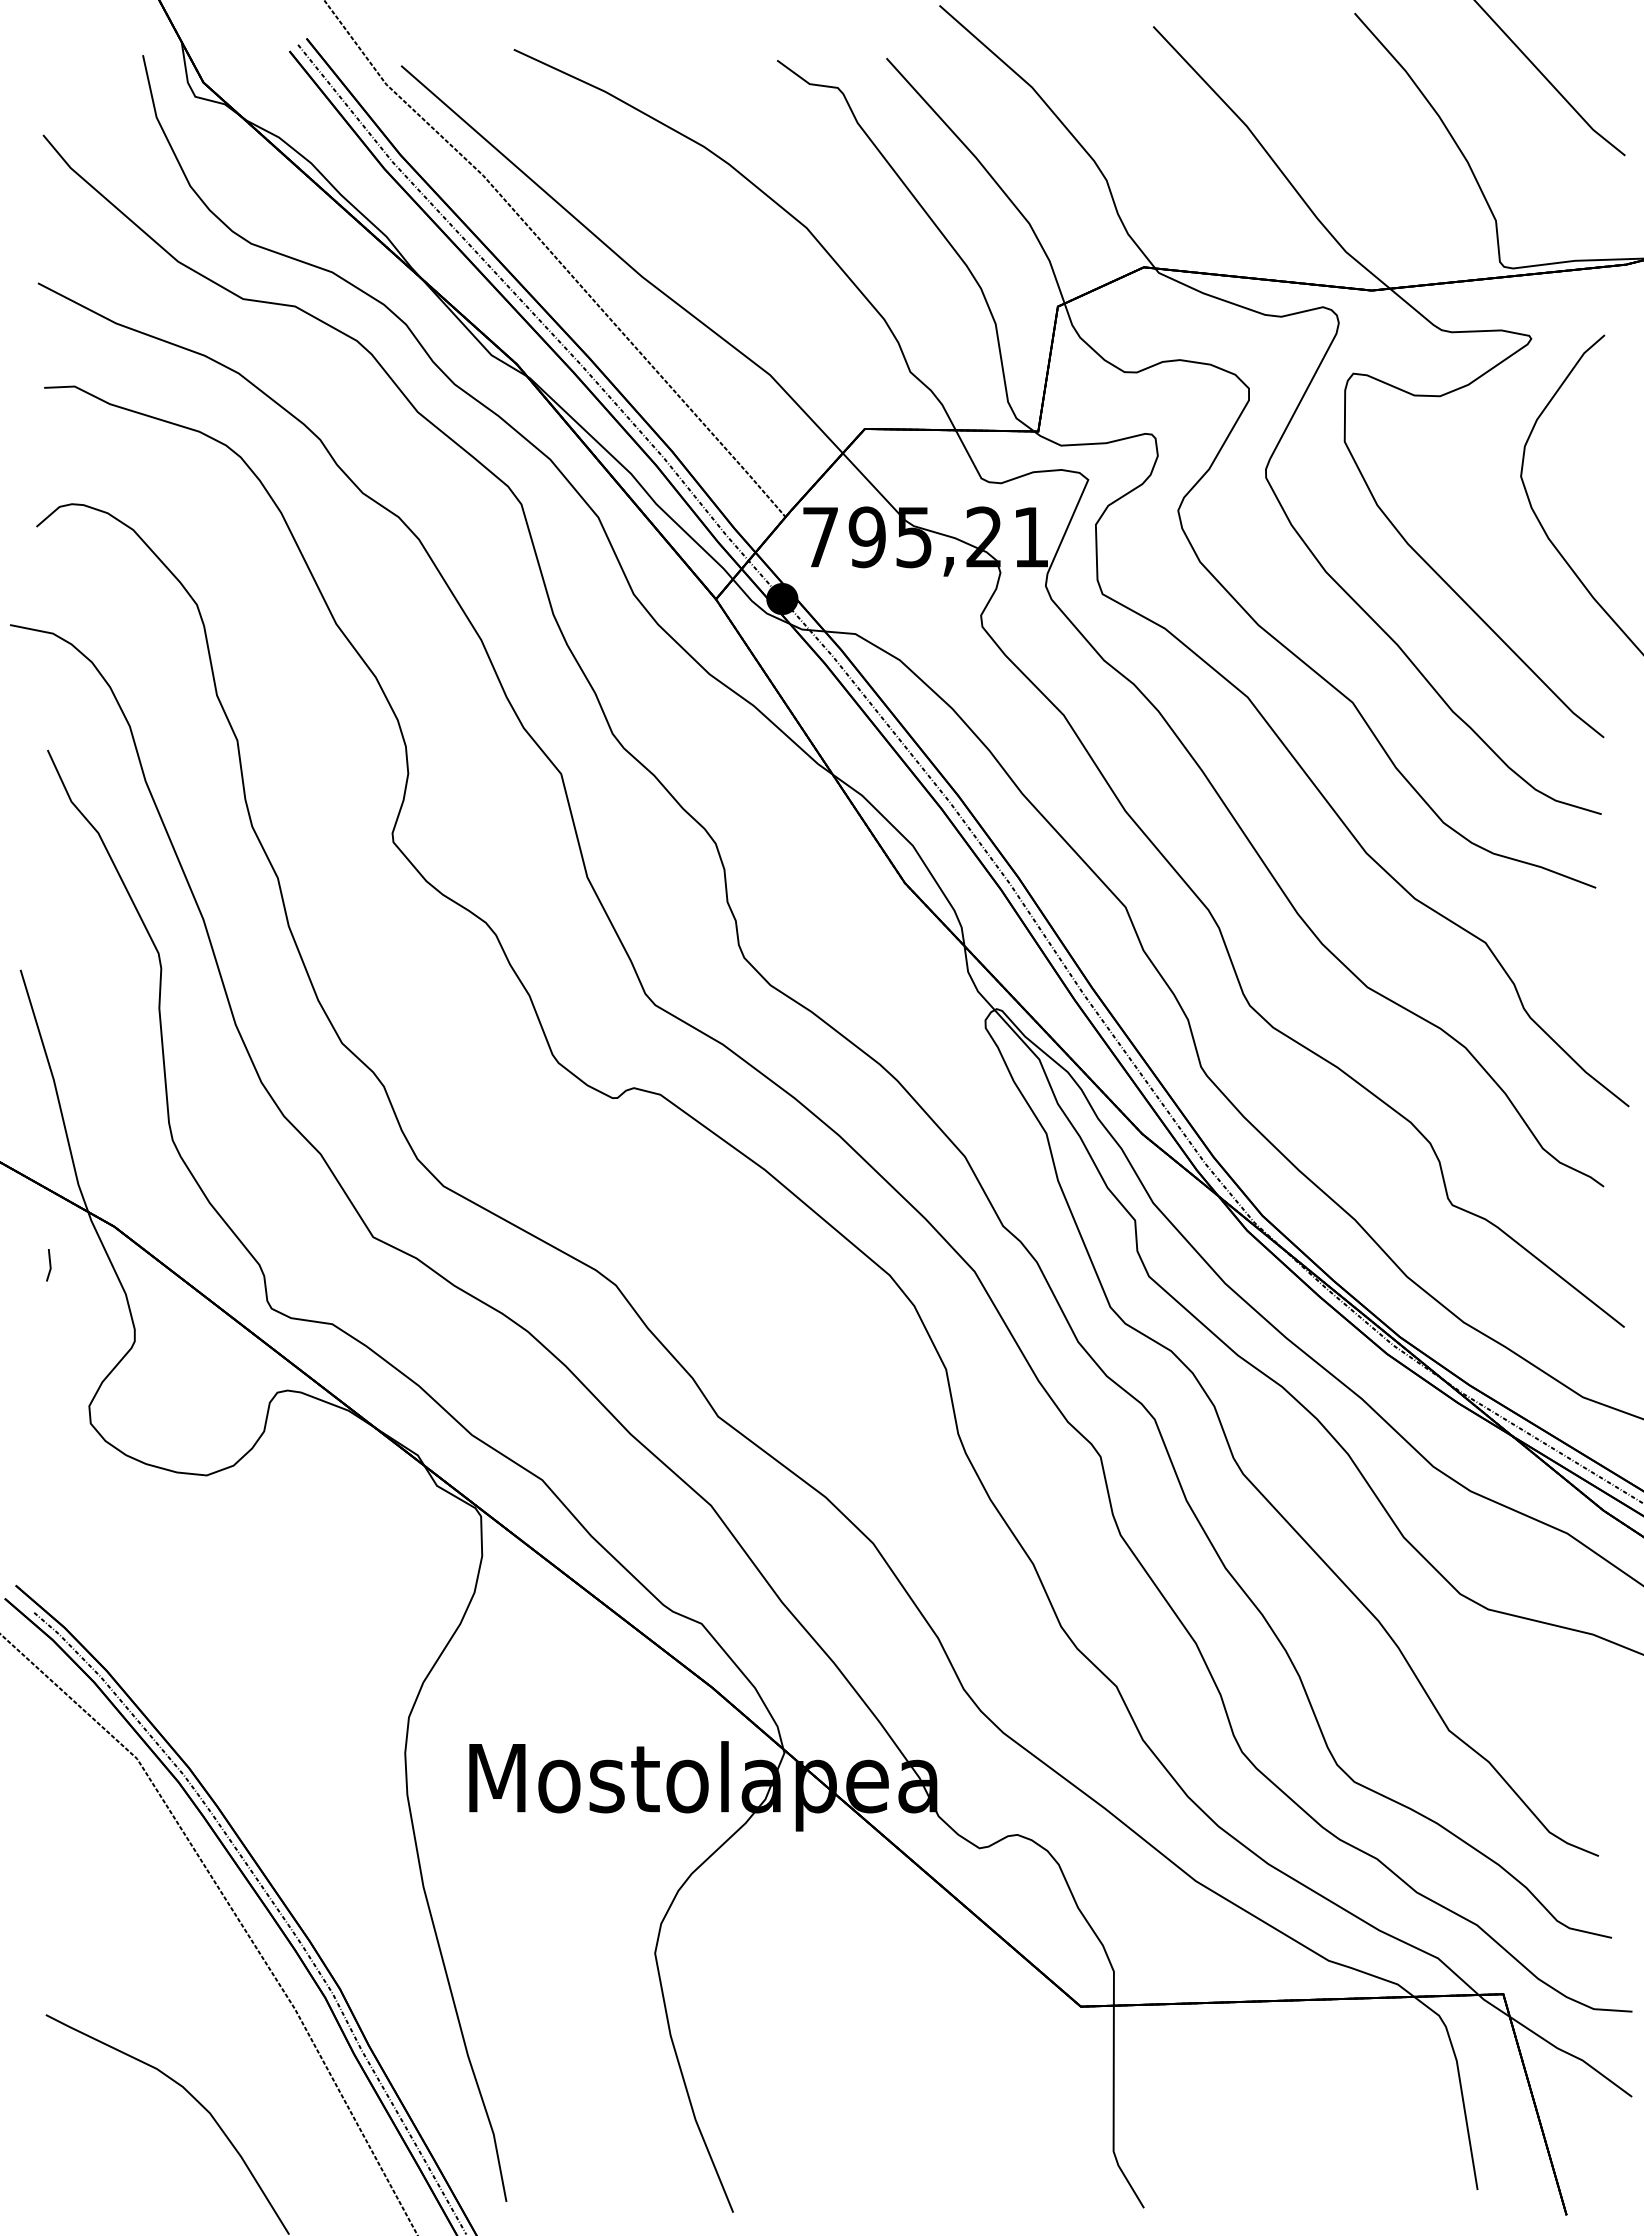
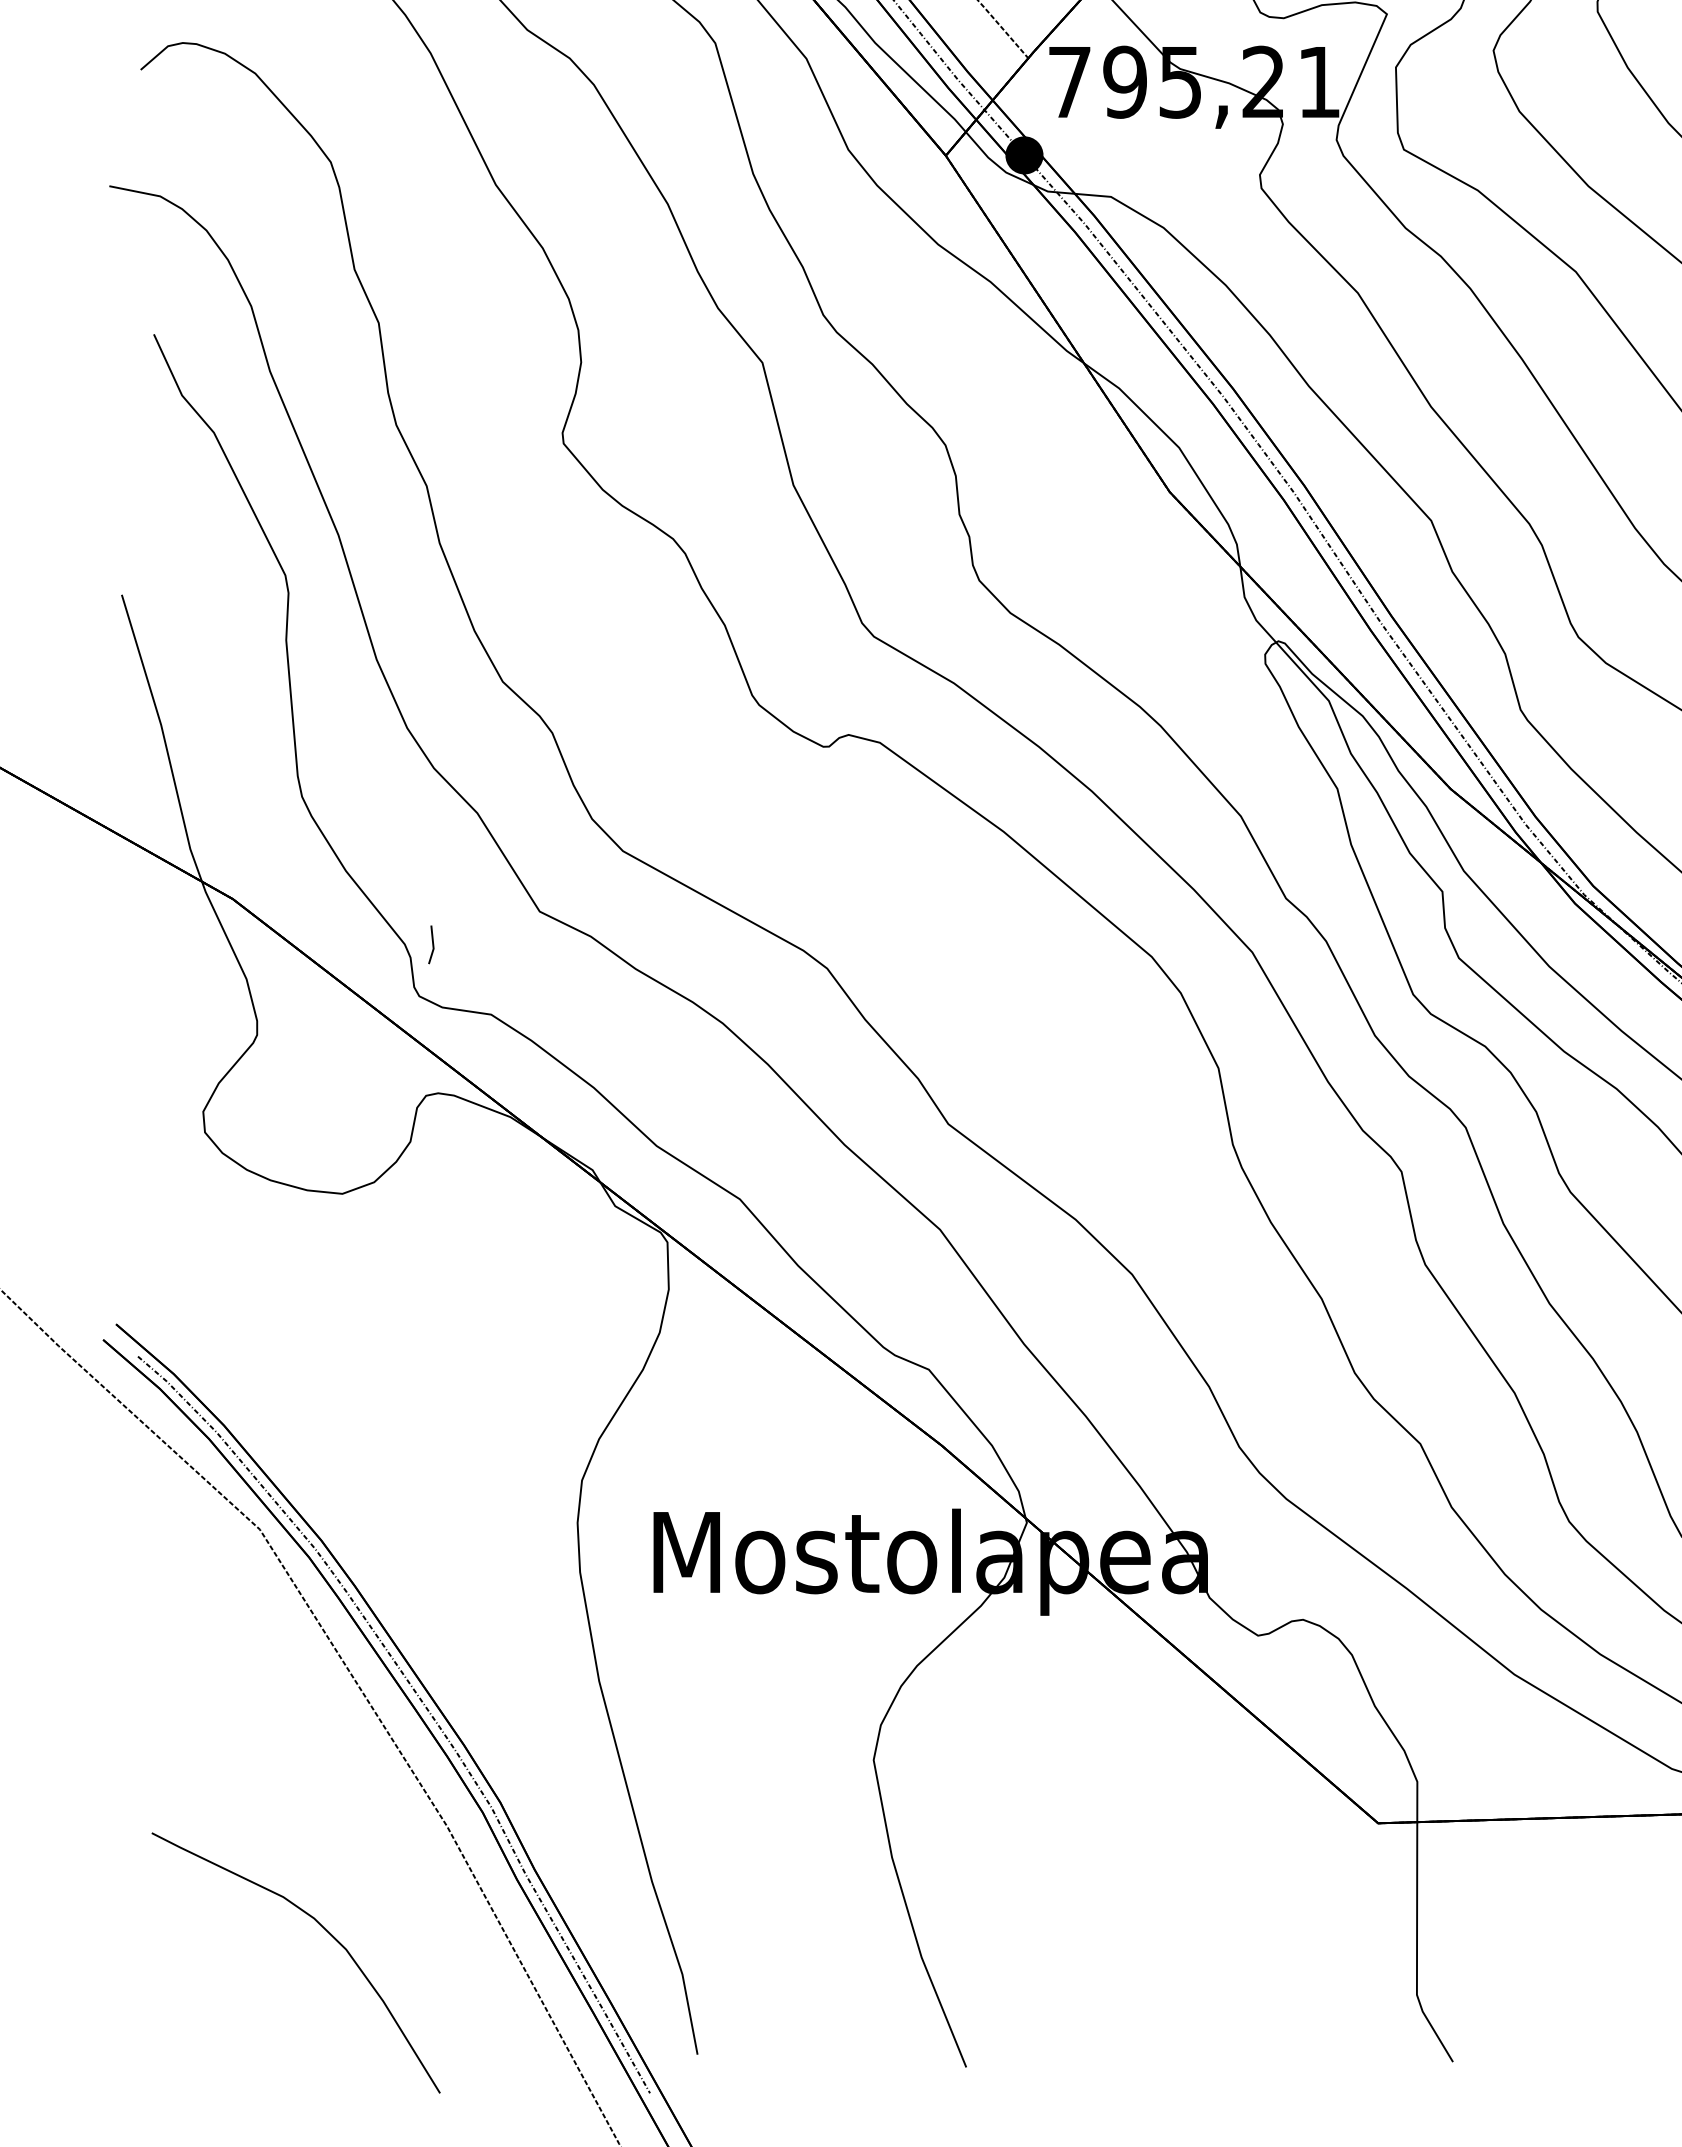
line: (49, 1265) -> (432, 945), moved

